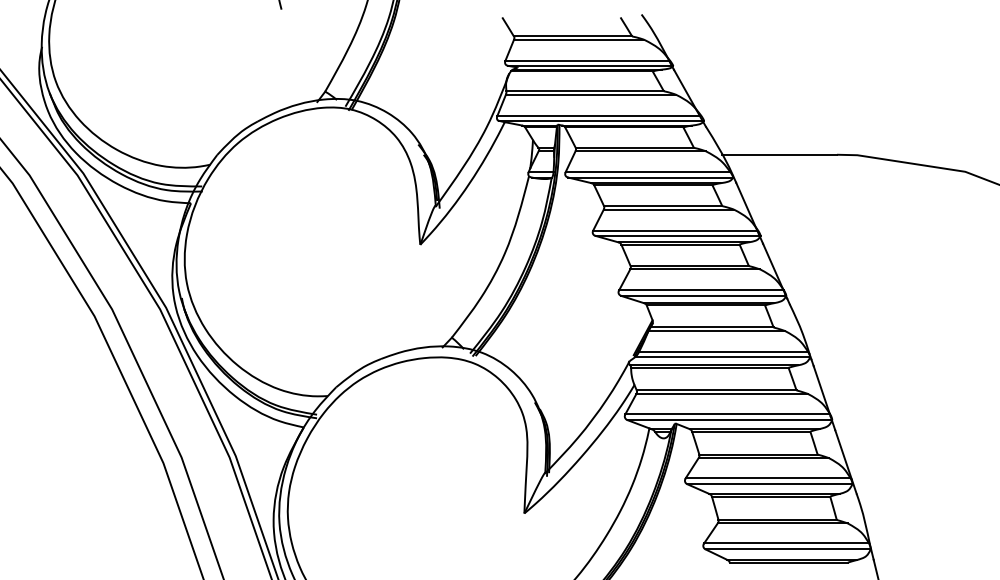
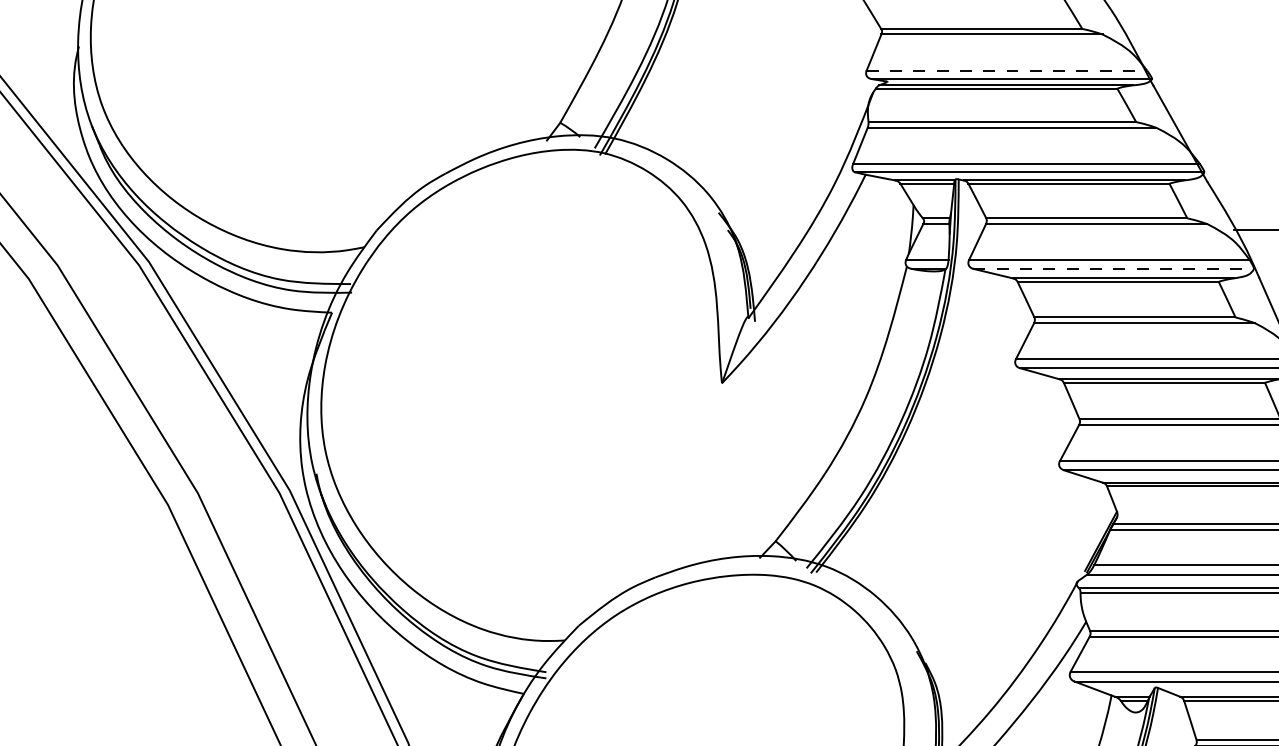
line: (588, 60) -> (1008, 69), solid -> dashed
line: (651, 177) -> (1115, 268), solid -> dashed

